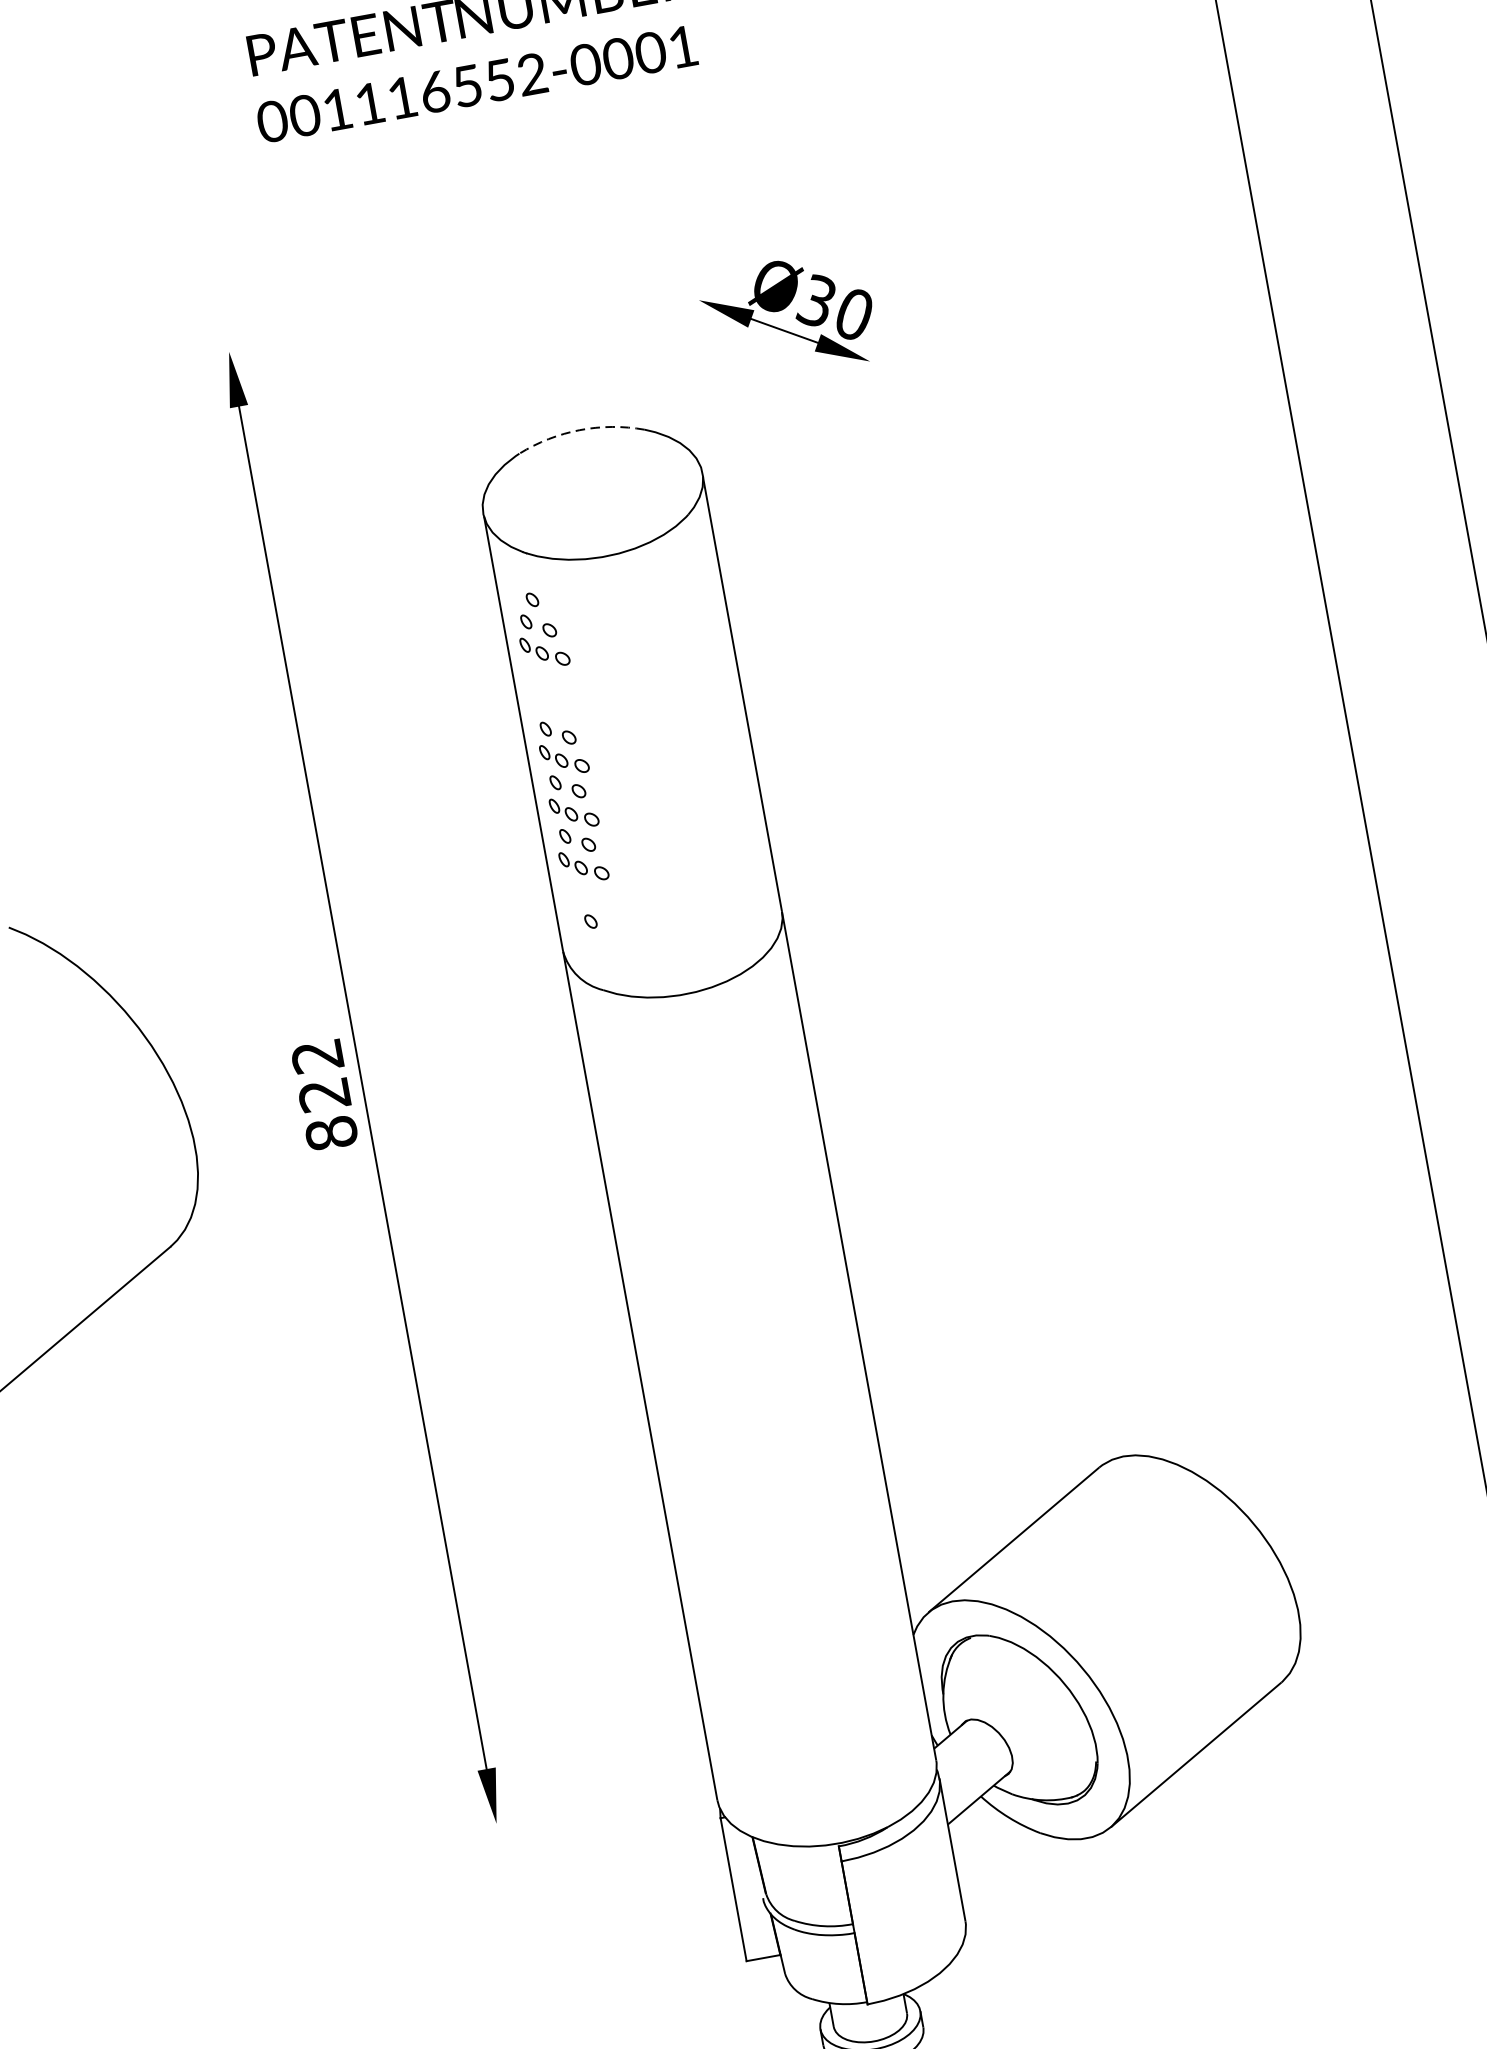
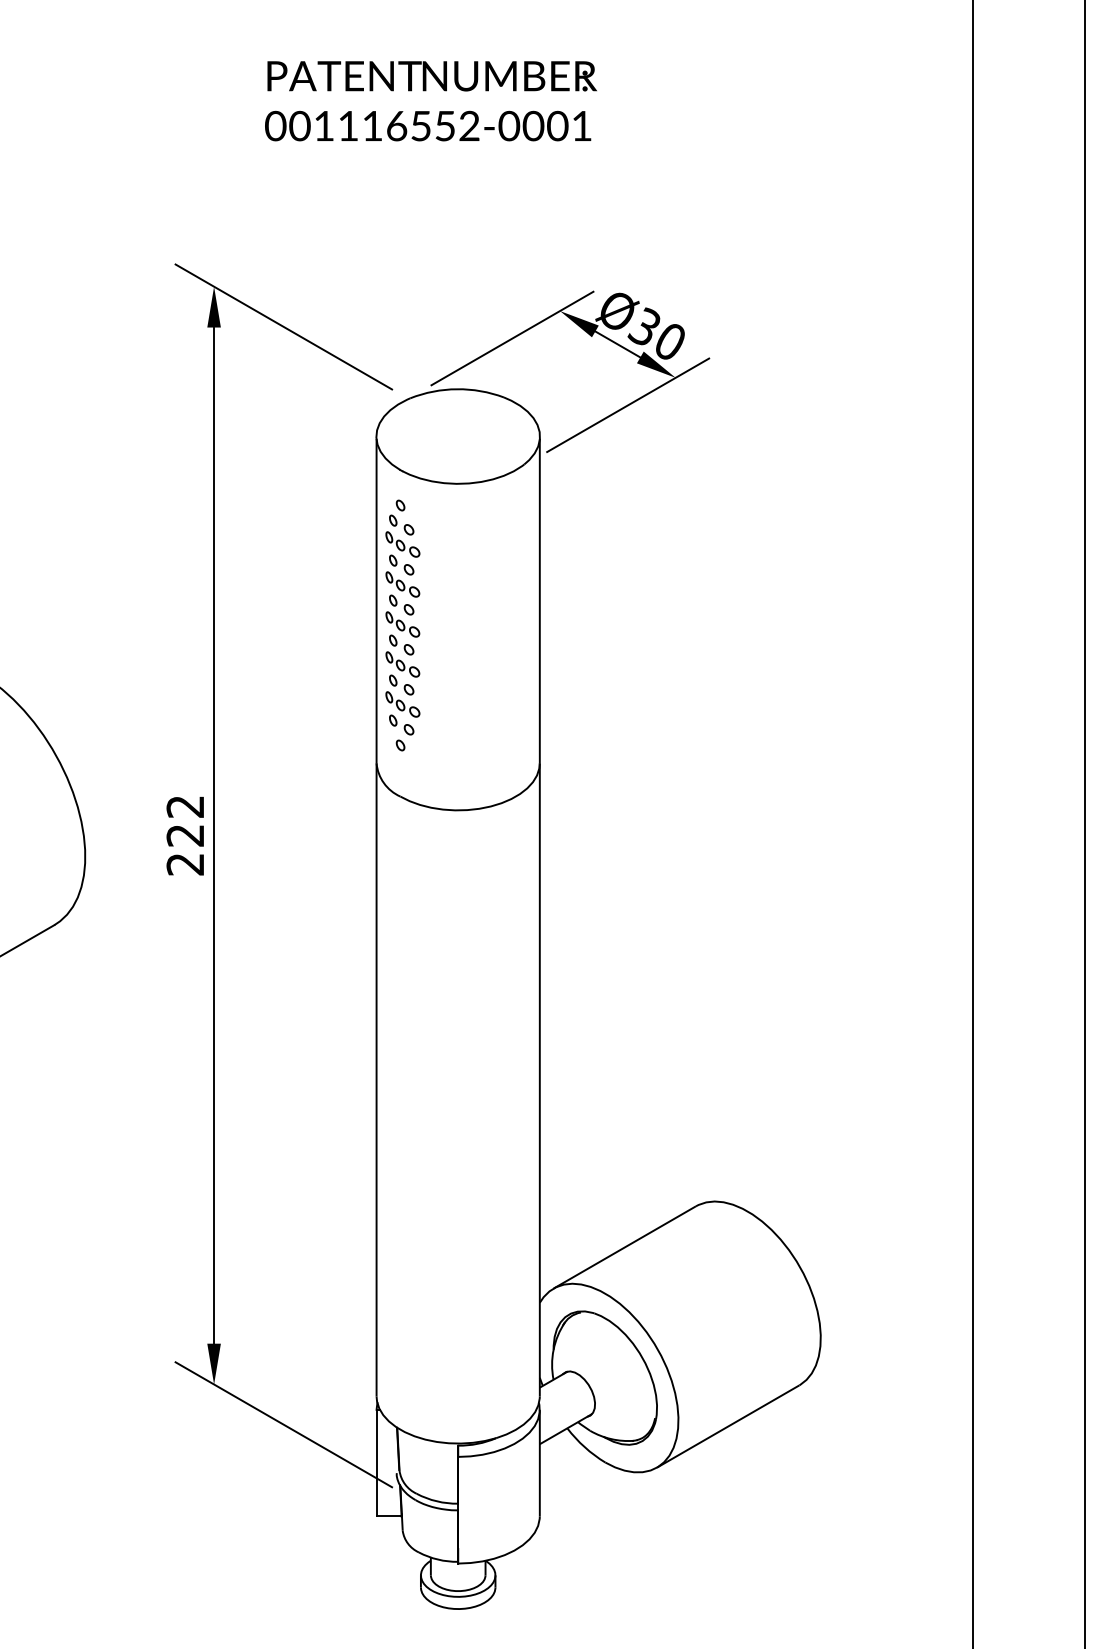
line: (641, 348) -> (512, 338), added
line: (331, 388) -> (283, 326), added
line: (813, 410) -> (628, 405), added
arc: (580, 430) -> (457, 389), dashed -> solid
part: (552, 693) -> (402, 575), added
part: (587, 893) -> (401, 724), added
text: (331, 1133) -> (185, 864), 822 -> 222
line: (599, 1860) -> (283, 1424), added

